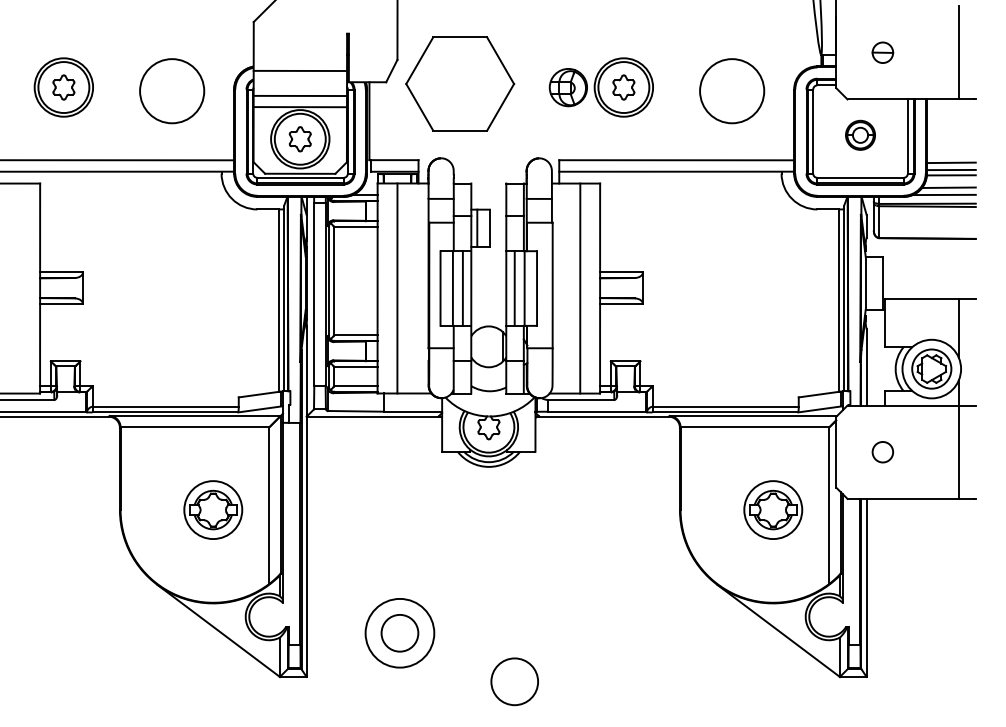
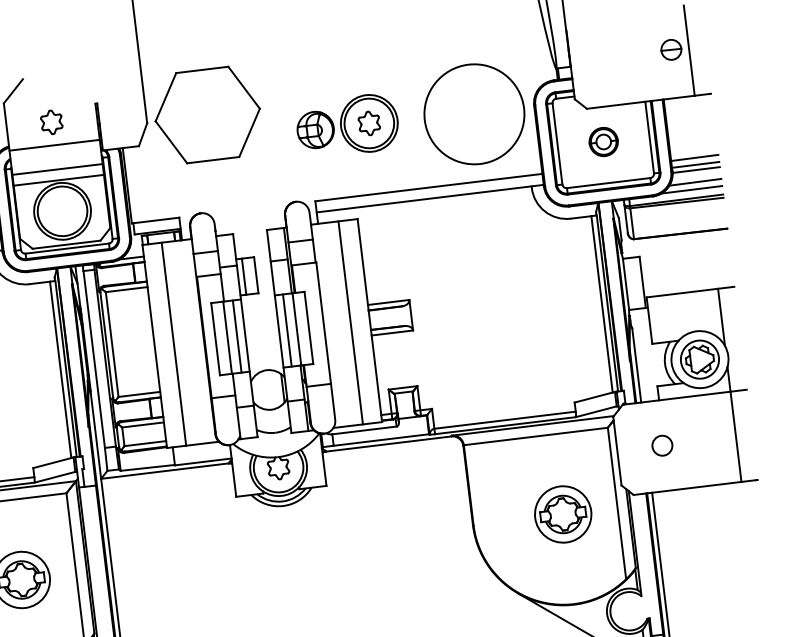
part: (882, 52) -> (670, 49), moved
part: (460, 83) -> (208, 114), moved
circle: (732, 91) -> (474, 114), size x1.6
part: (299, 139) -> (51, 122), moved

